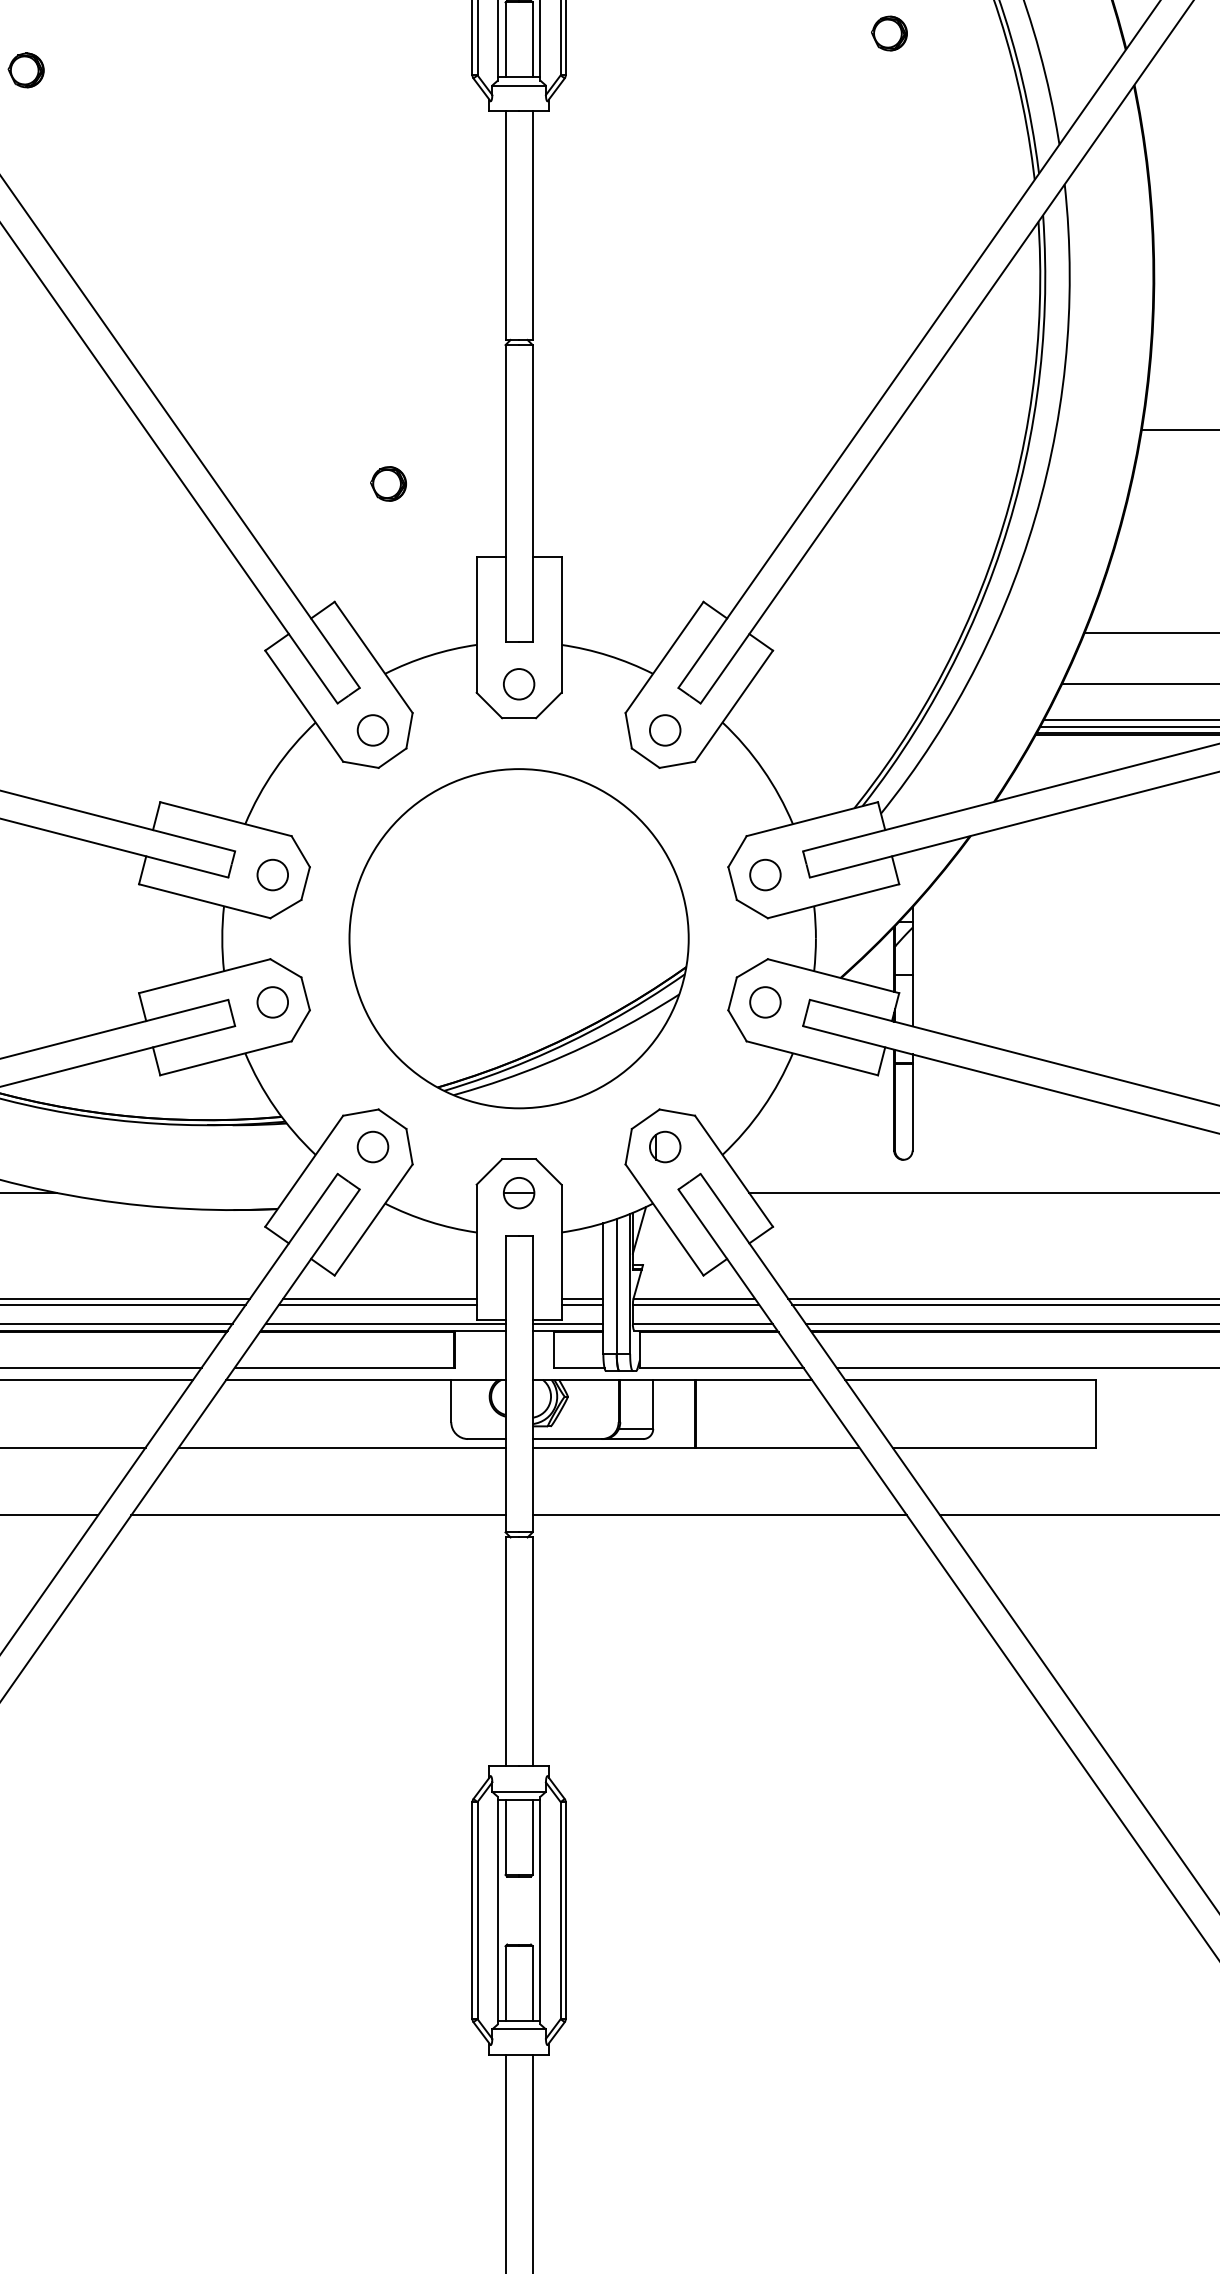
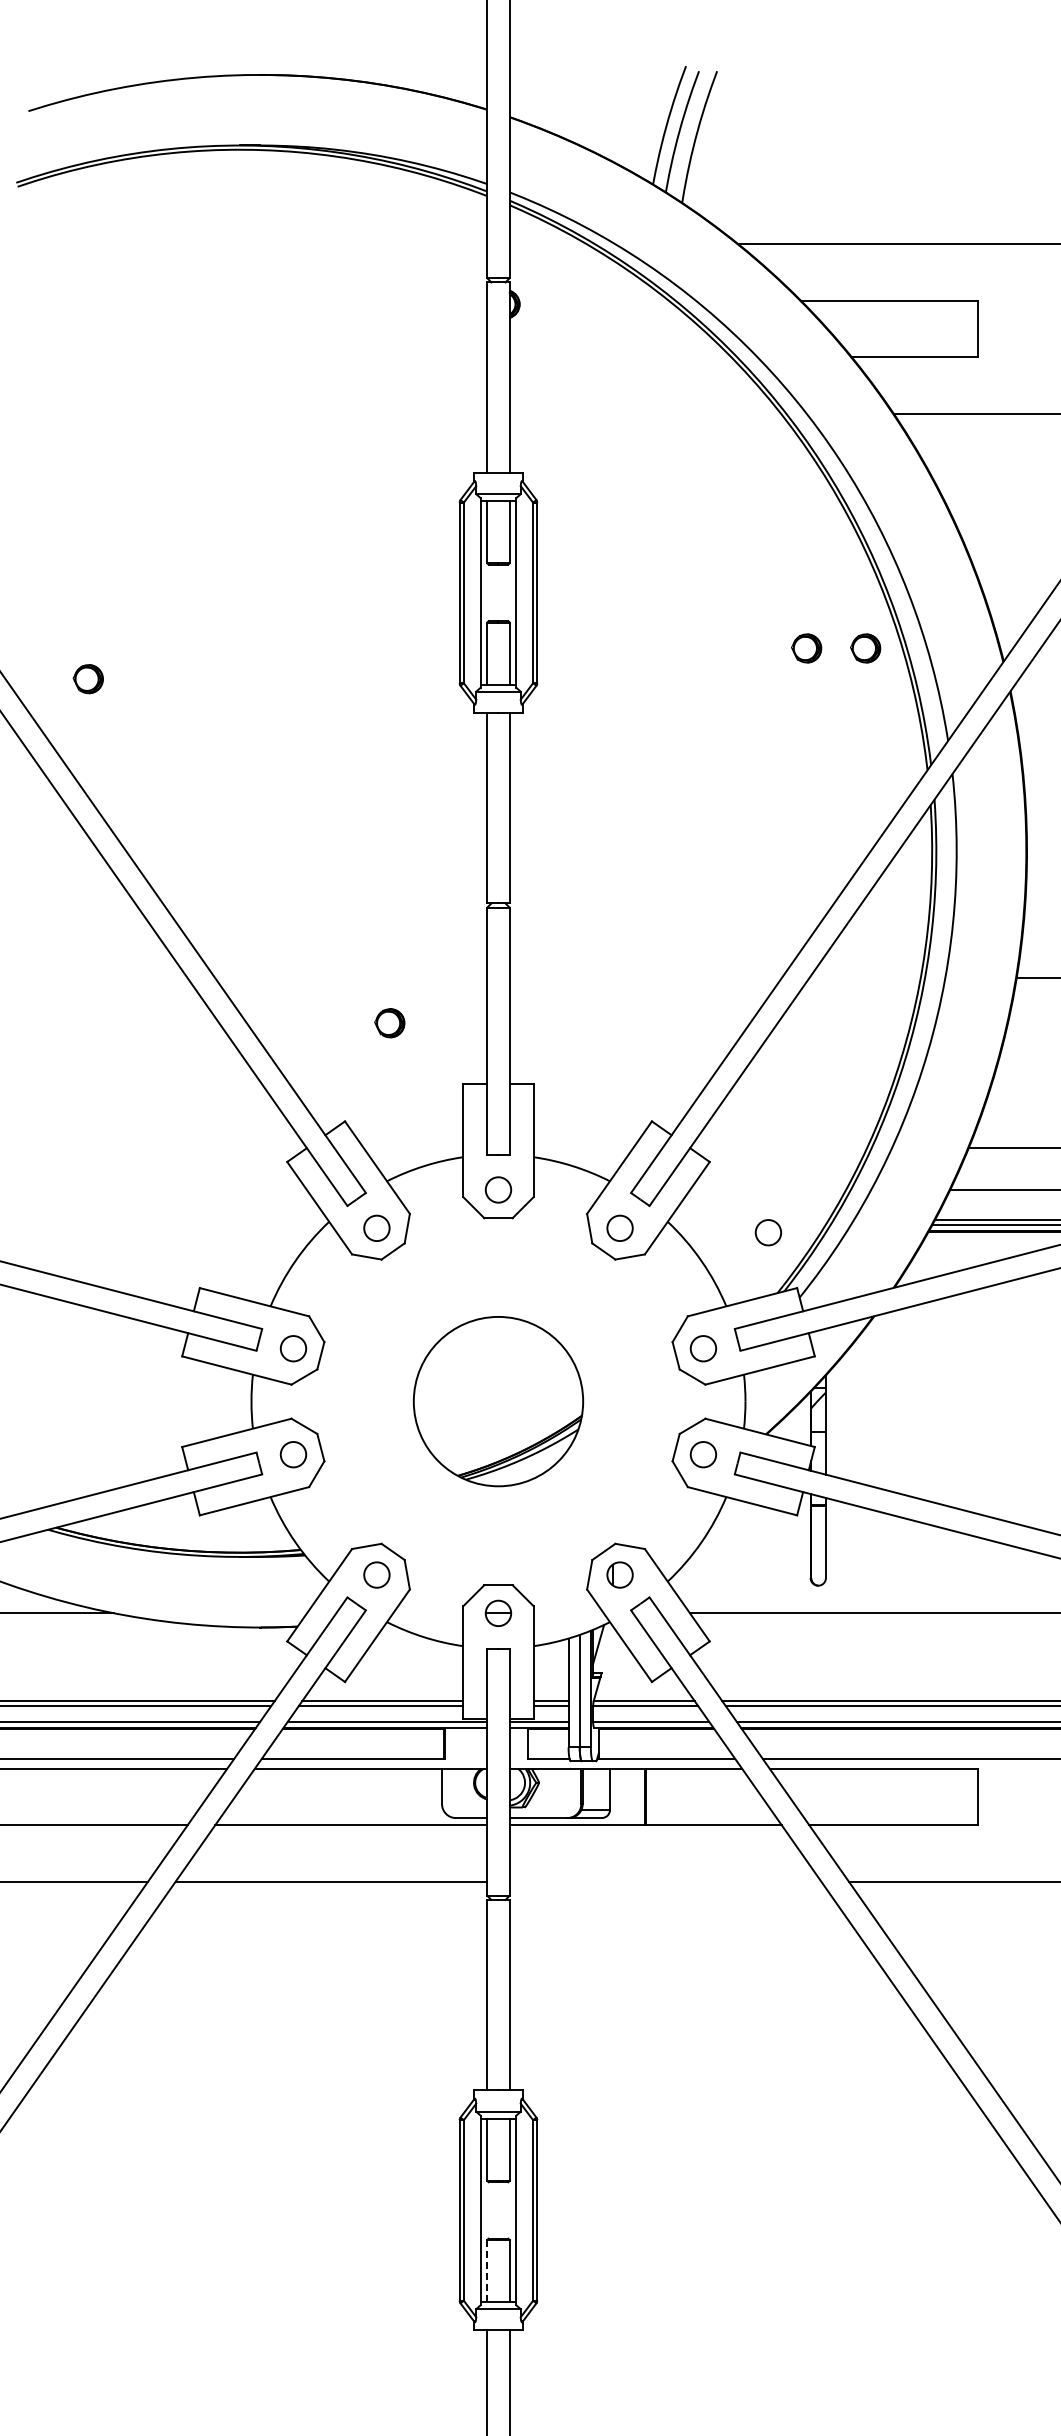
part: (960, 33) -> (865, 648), added
circle: (843, 735) -> (768, 1232), added
part: (519, 938) -> (498, 1401), size x0.6
line: (719, 1515) -> (665, 1881), removed
line: (505, 1983) -> (487, 2271), solid -> dashed

